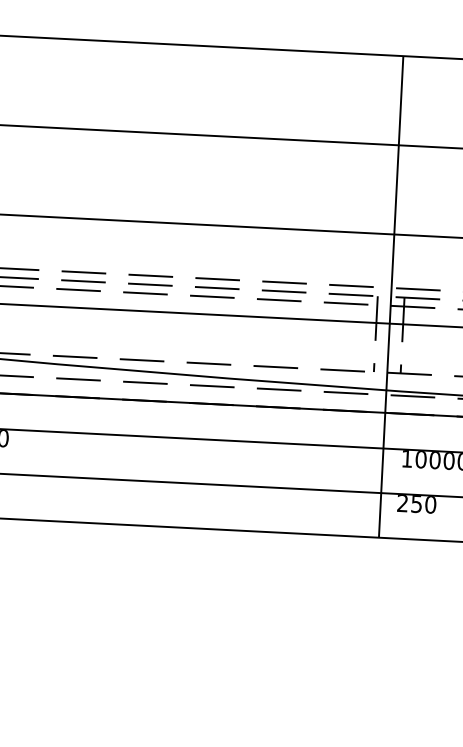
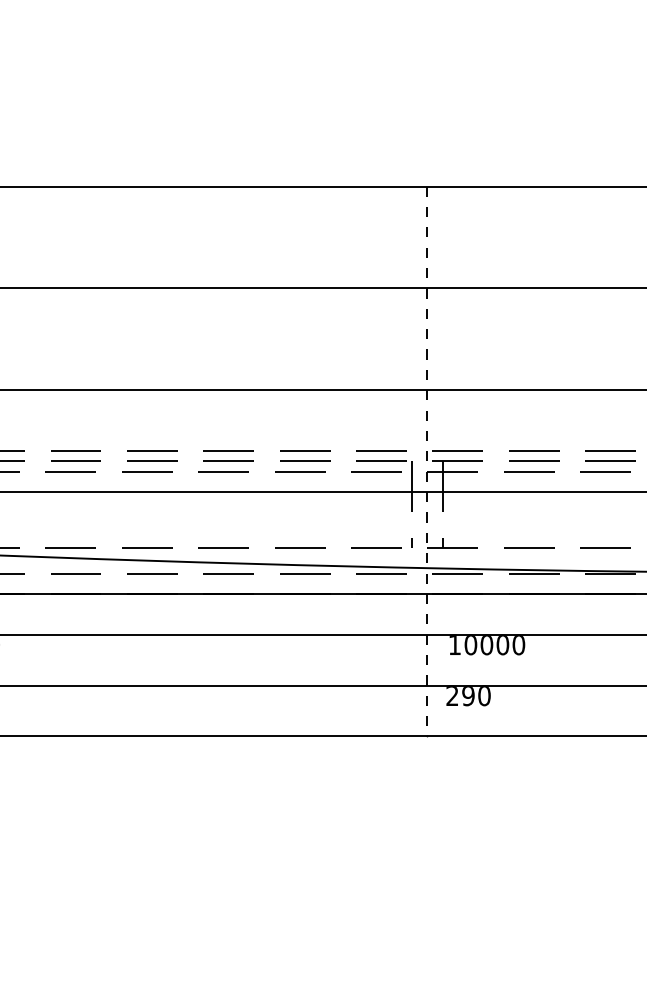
line: (391, 296) -> (427, 461), solid -> dashed
text: (416, 504) -> (468, 696), 250 -> 290

